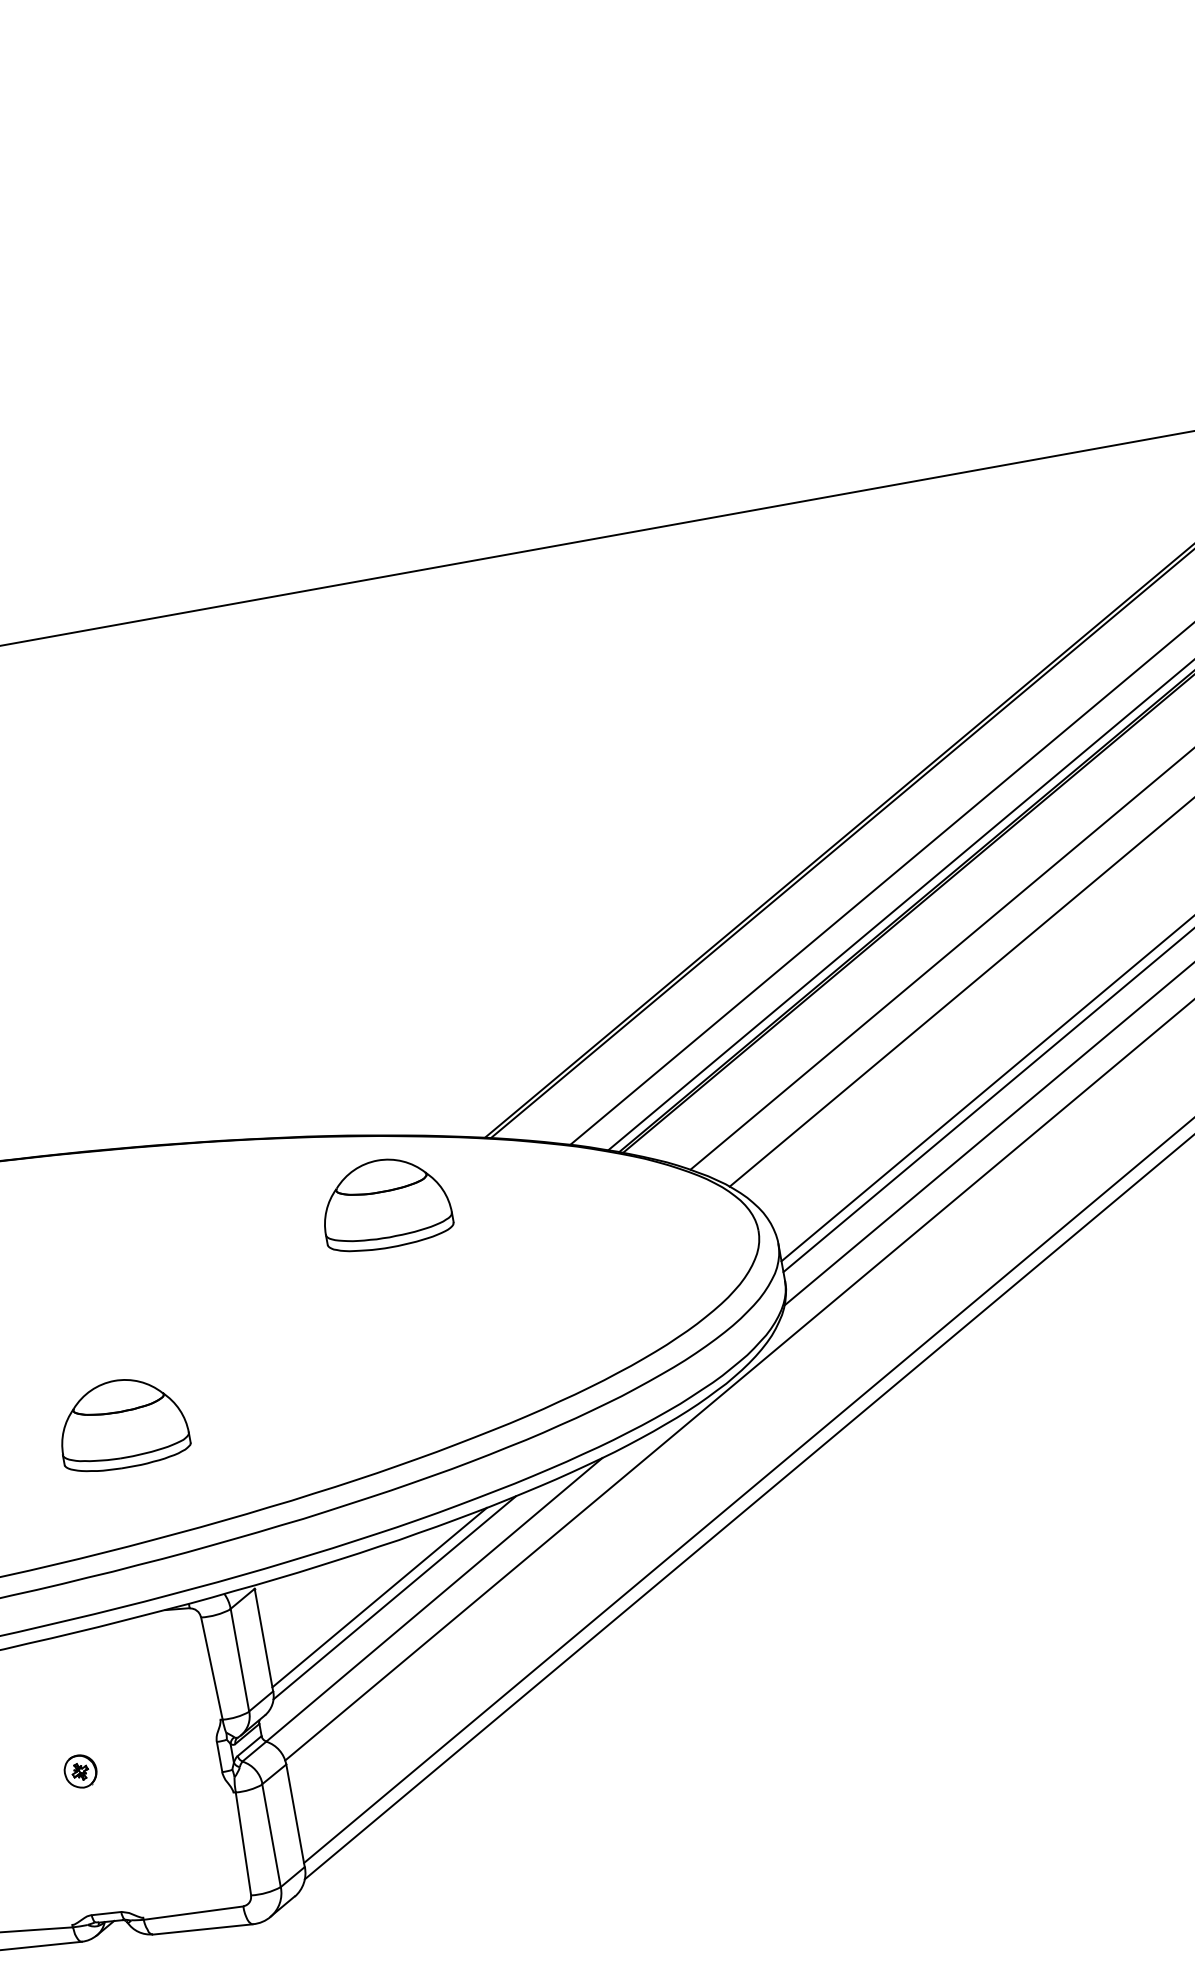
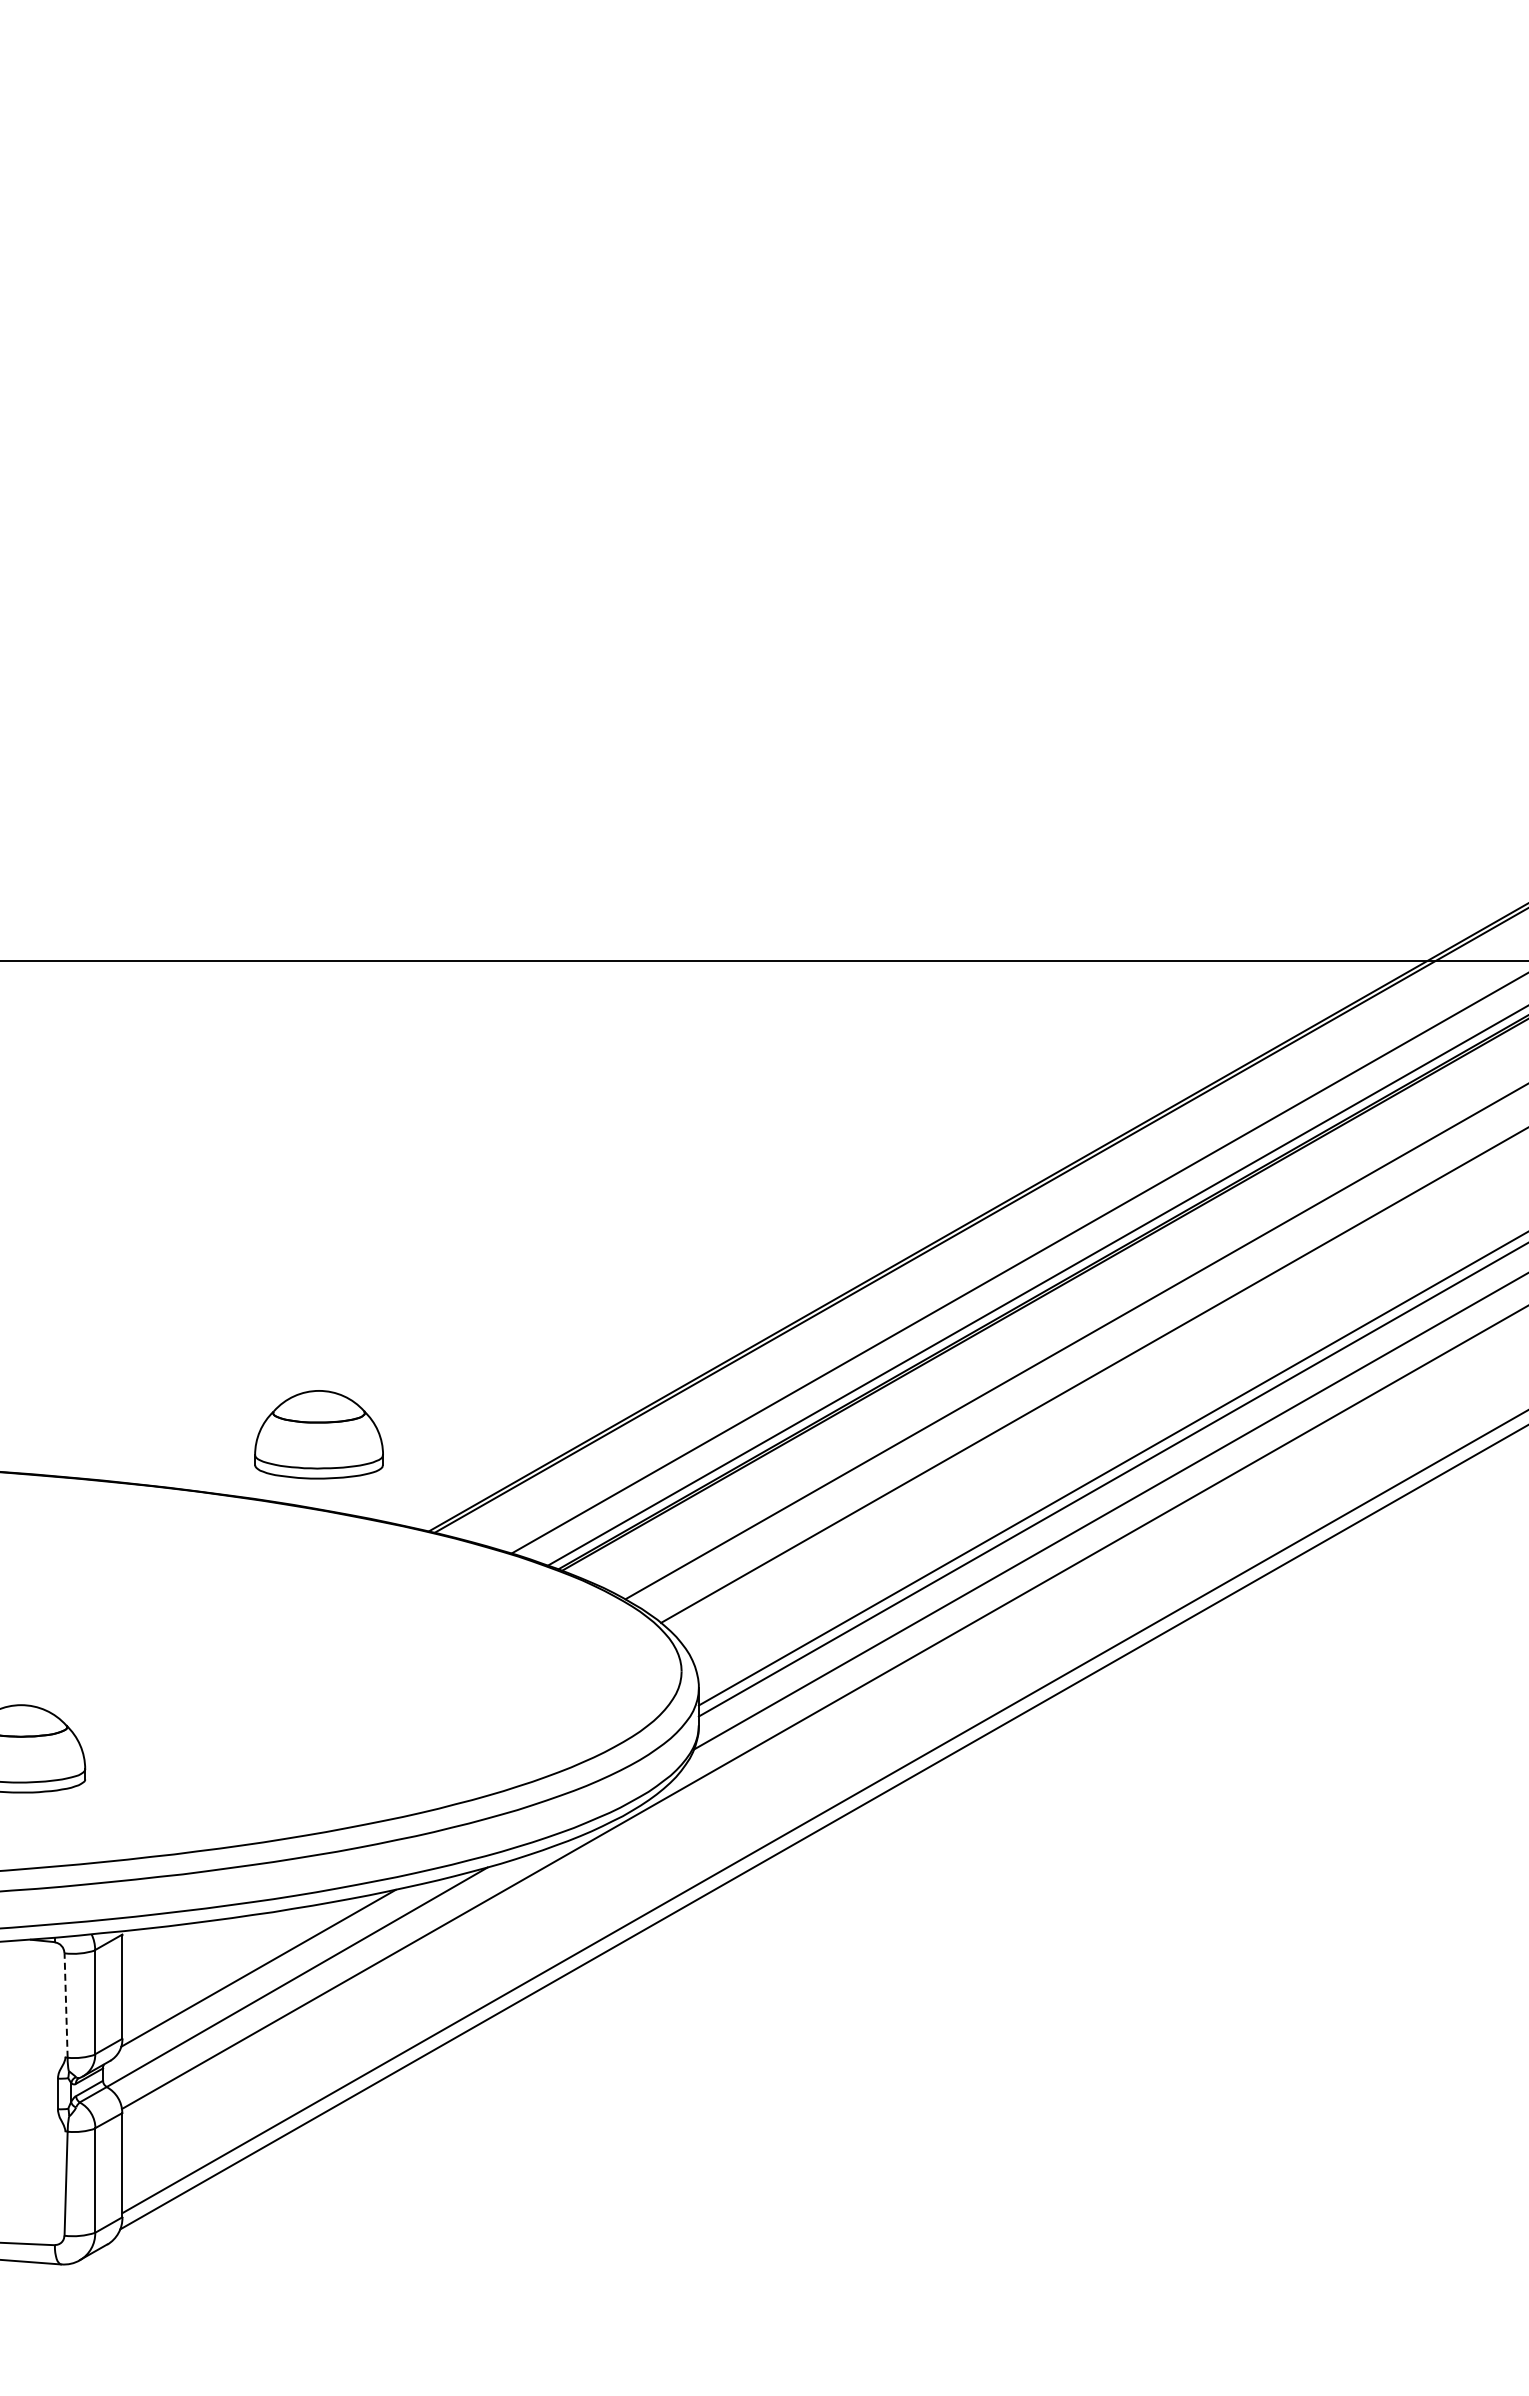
part: (384, 1203) -> (318, 1434), moved
line: (379, 1597) -> (243, 1965), removed
line: (212, 1667) -> (66, 2004), solid -> dashed

